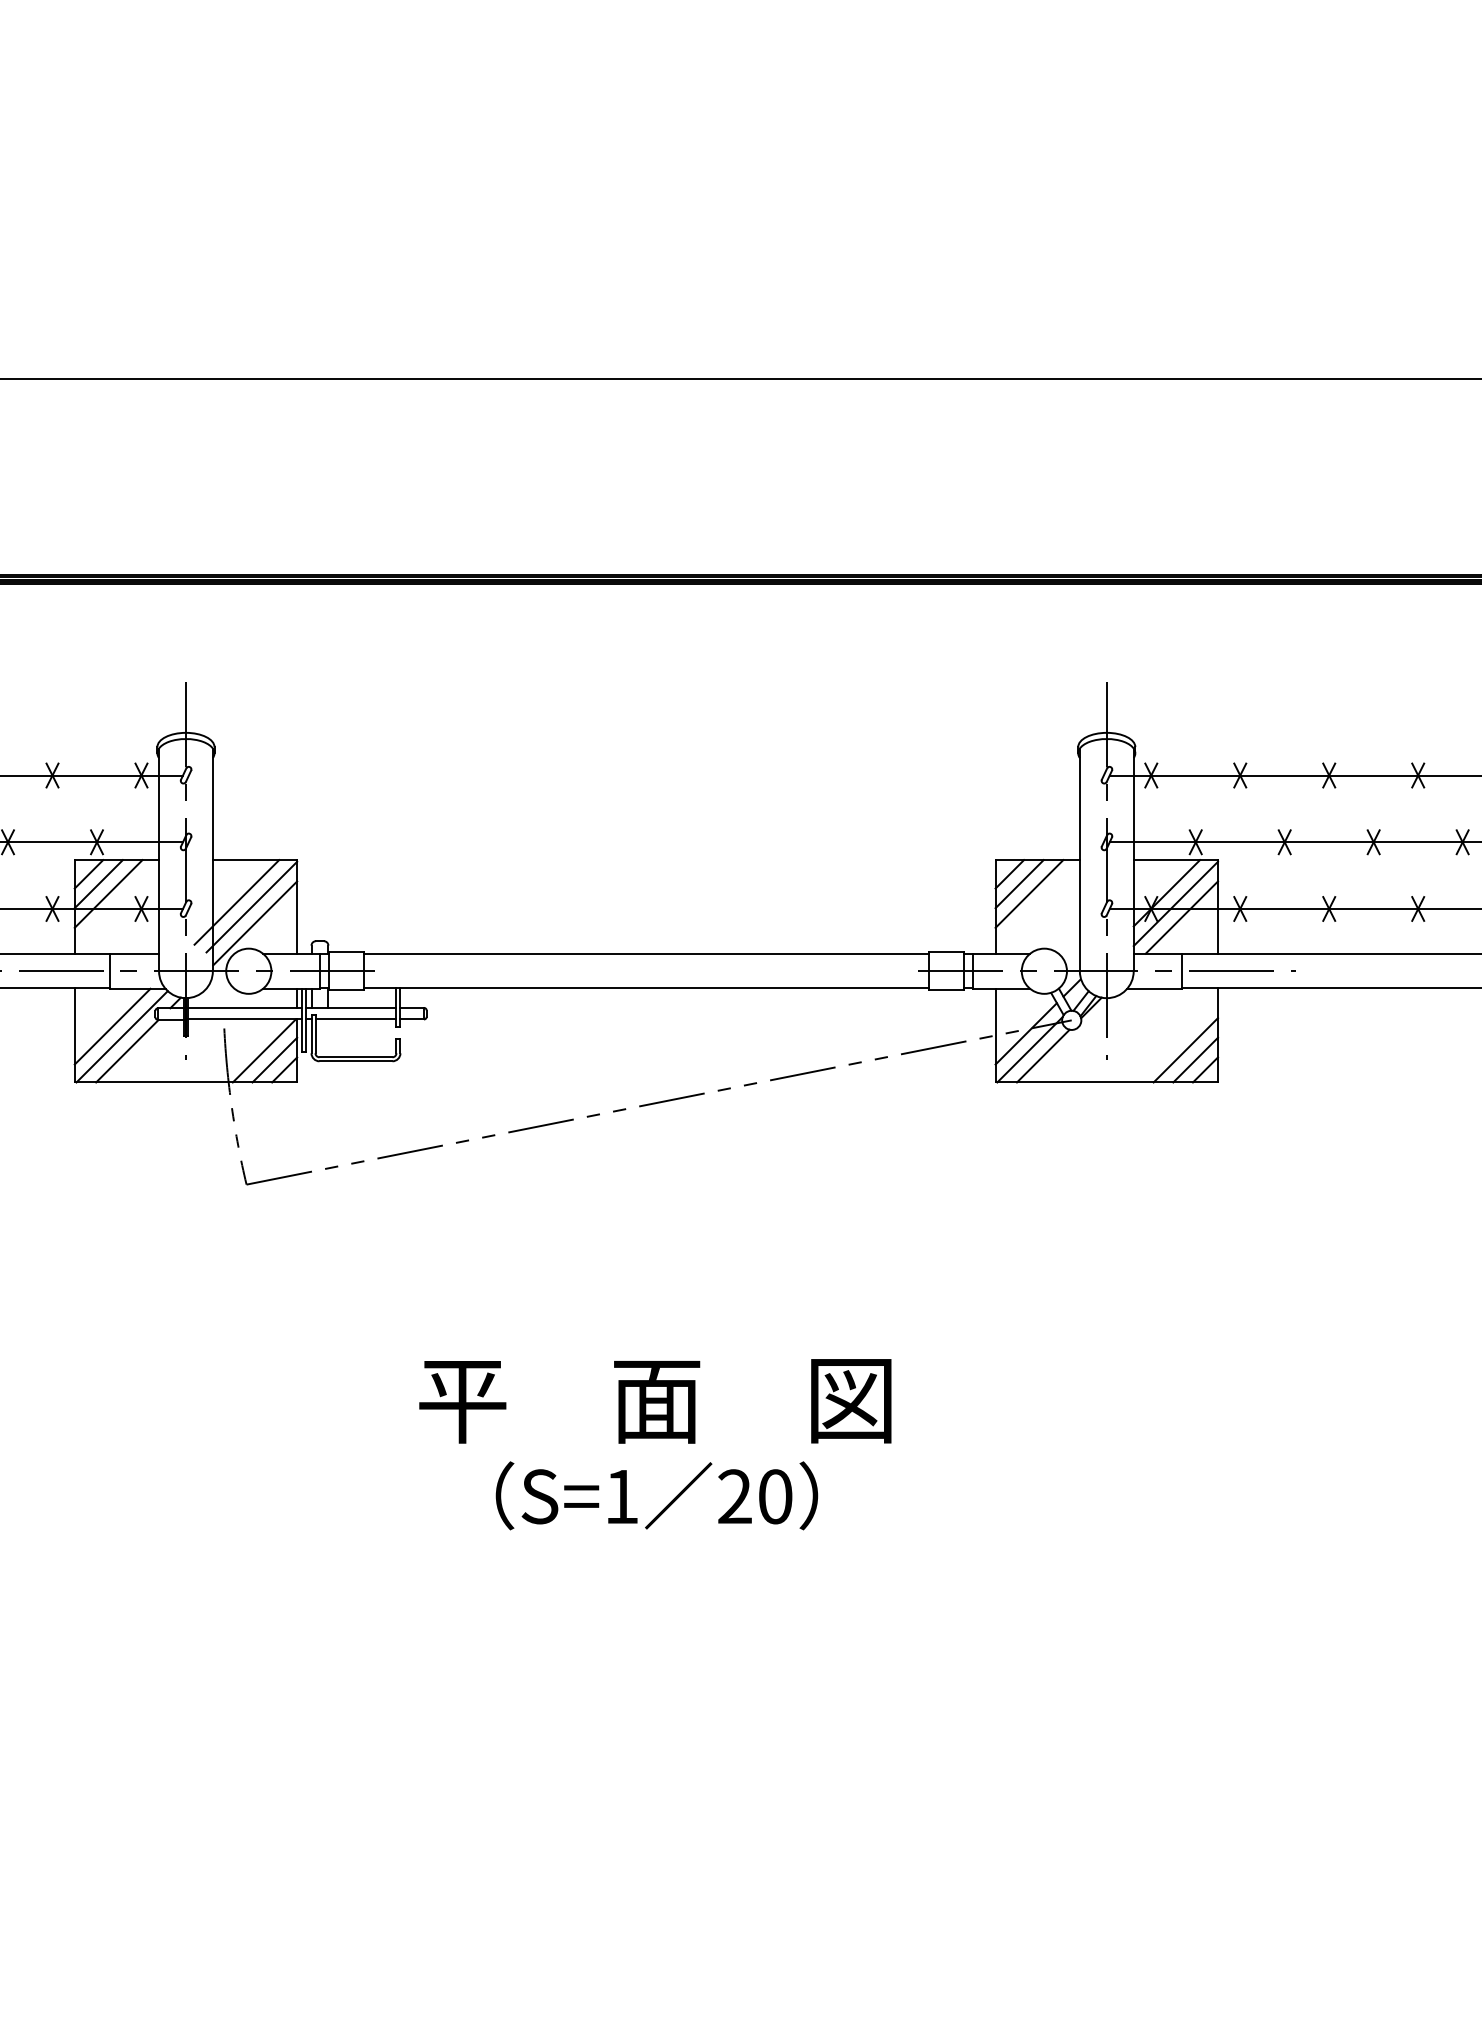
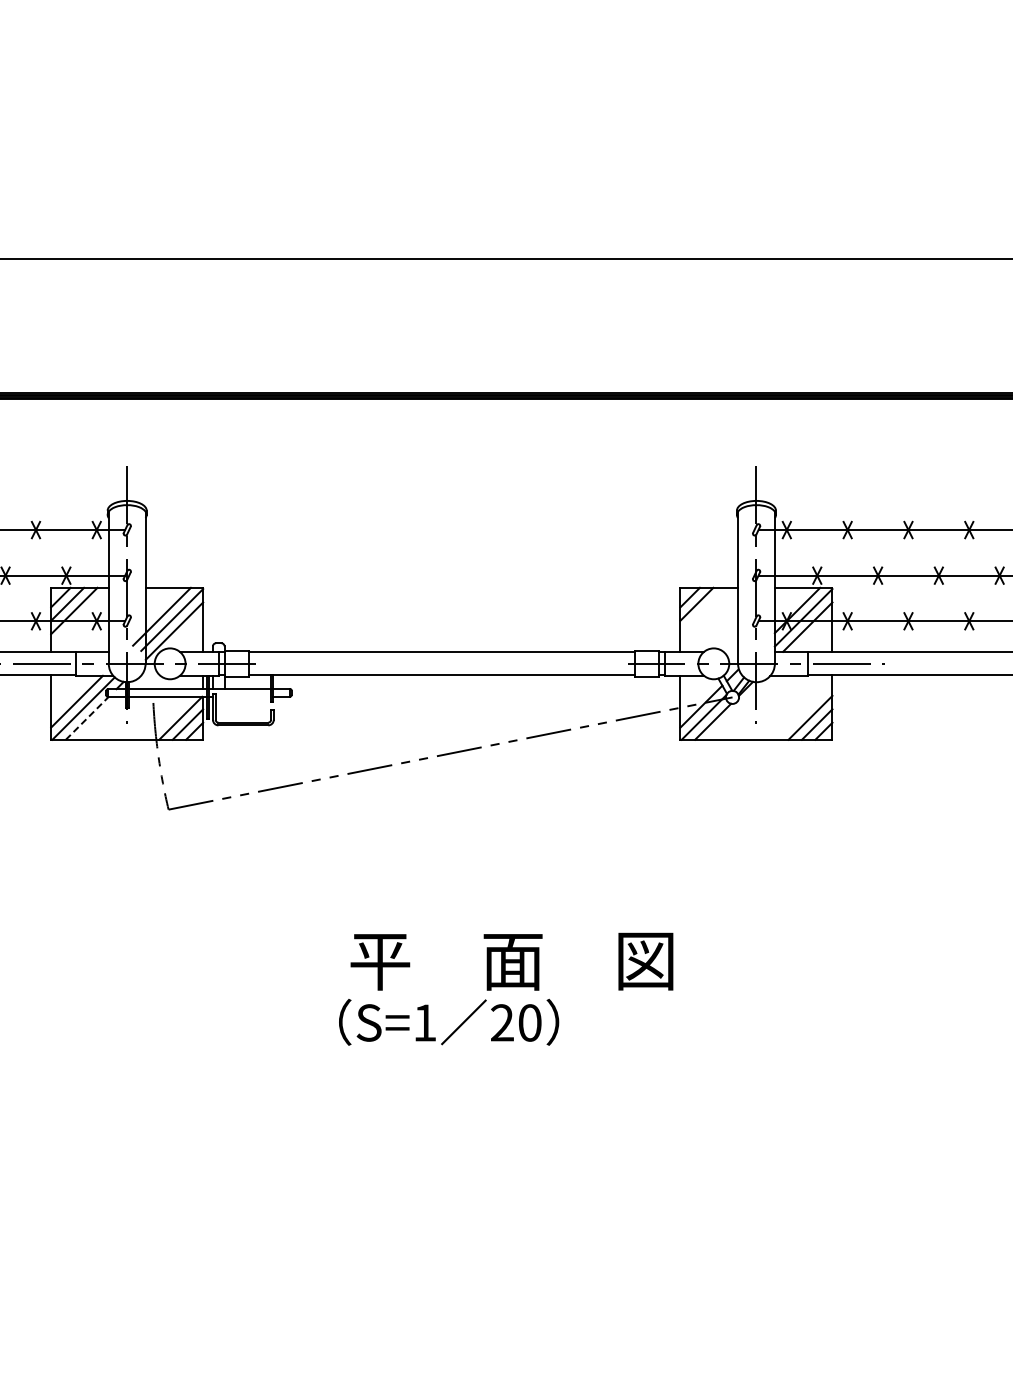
line: (1029, 893) -> (703, 610), removed
line: (354, 1019) -> (242, 696), removed
line: (127, 1051) -> (87, 718), solid -> dashed
text: (654, 1400) -> (511, 961), moved

